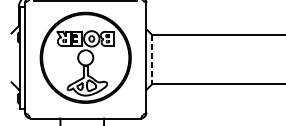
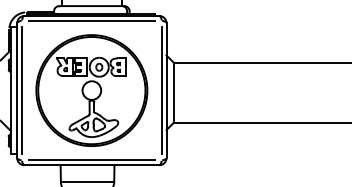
line: (29, 57) -> (22, 90), added
line: (142, 57) -> (161, 90), added
line: (152, 60) -> (173, 93), dashed -> solid
line: (85, 114) -> (91, 160), added

